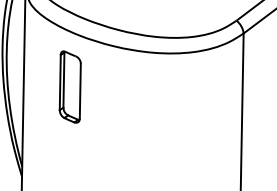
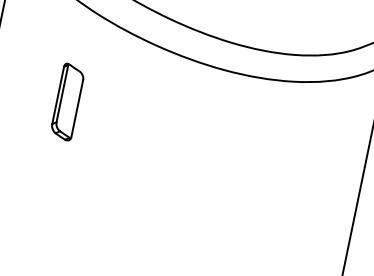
part: (69, 86) -> (66, 101), size x0.6

